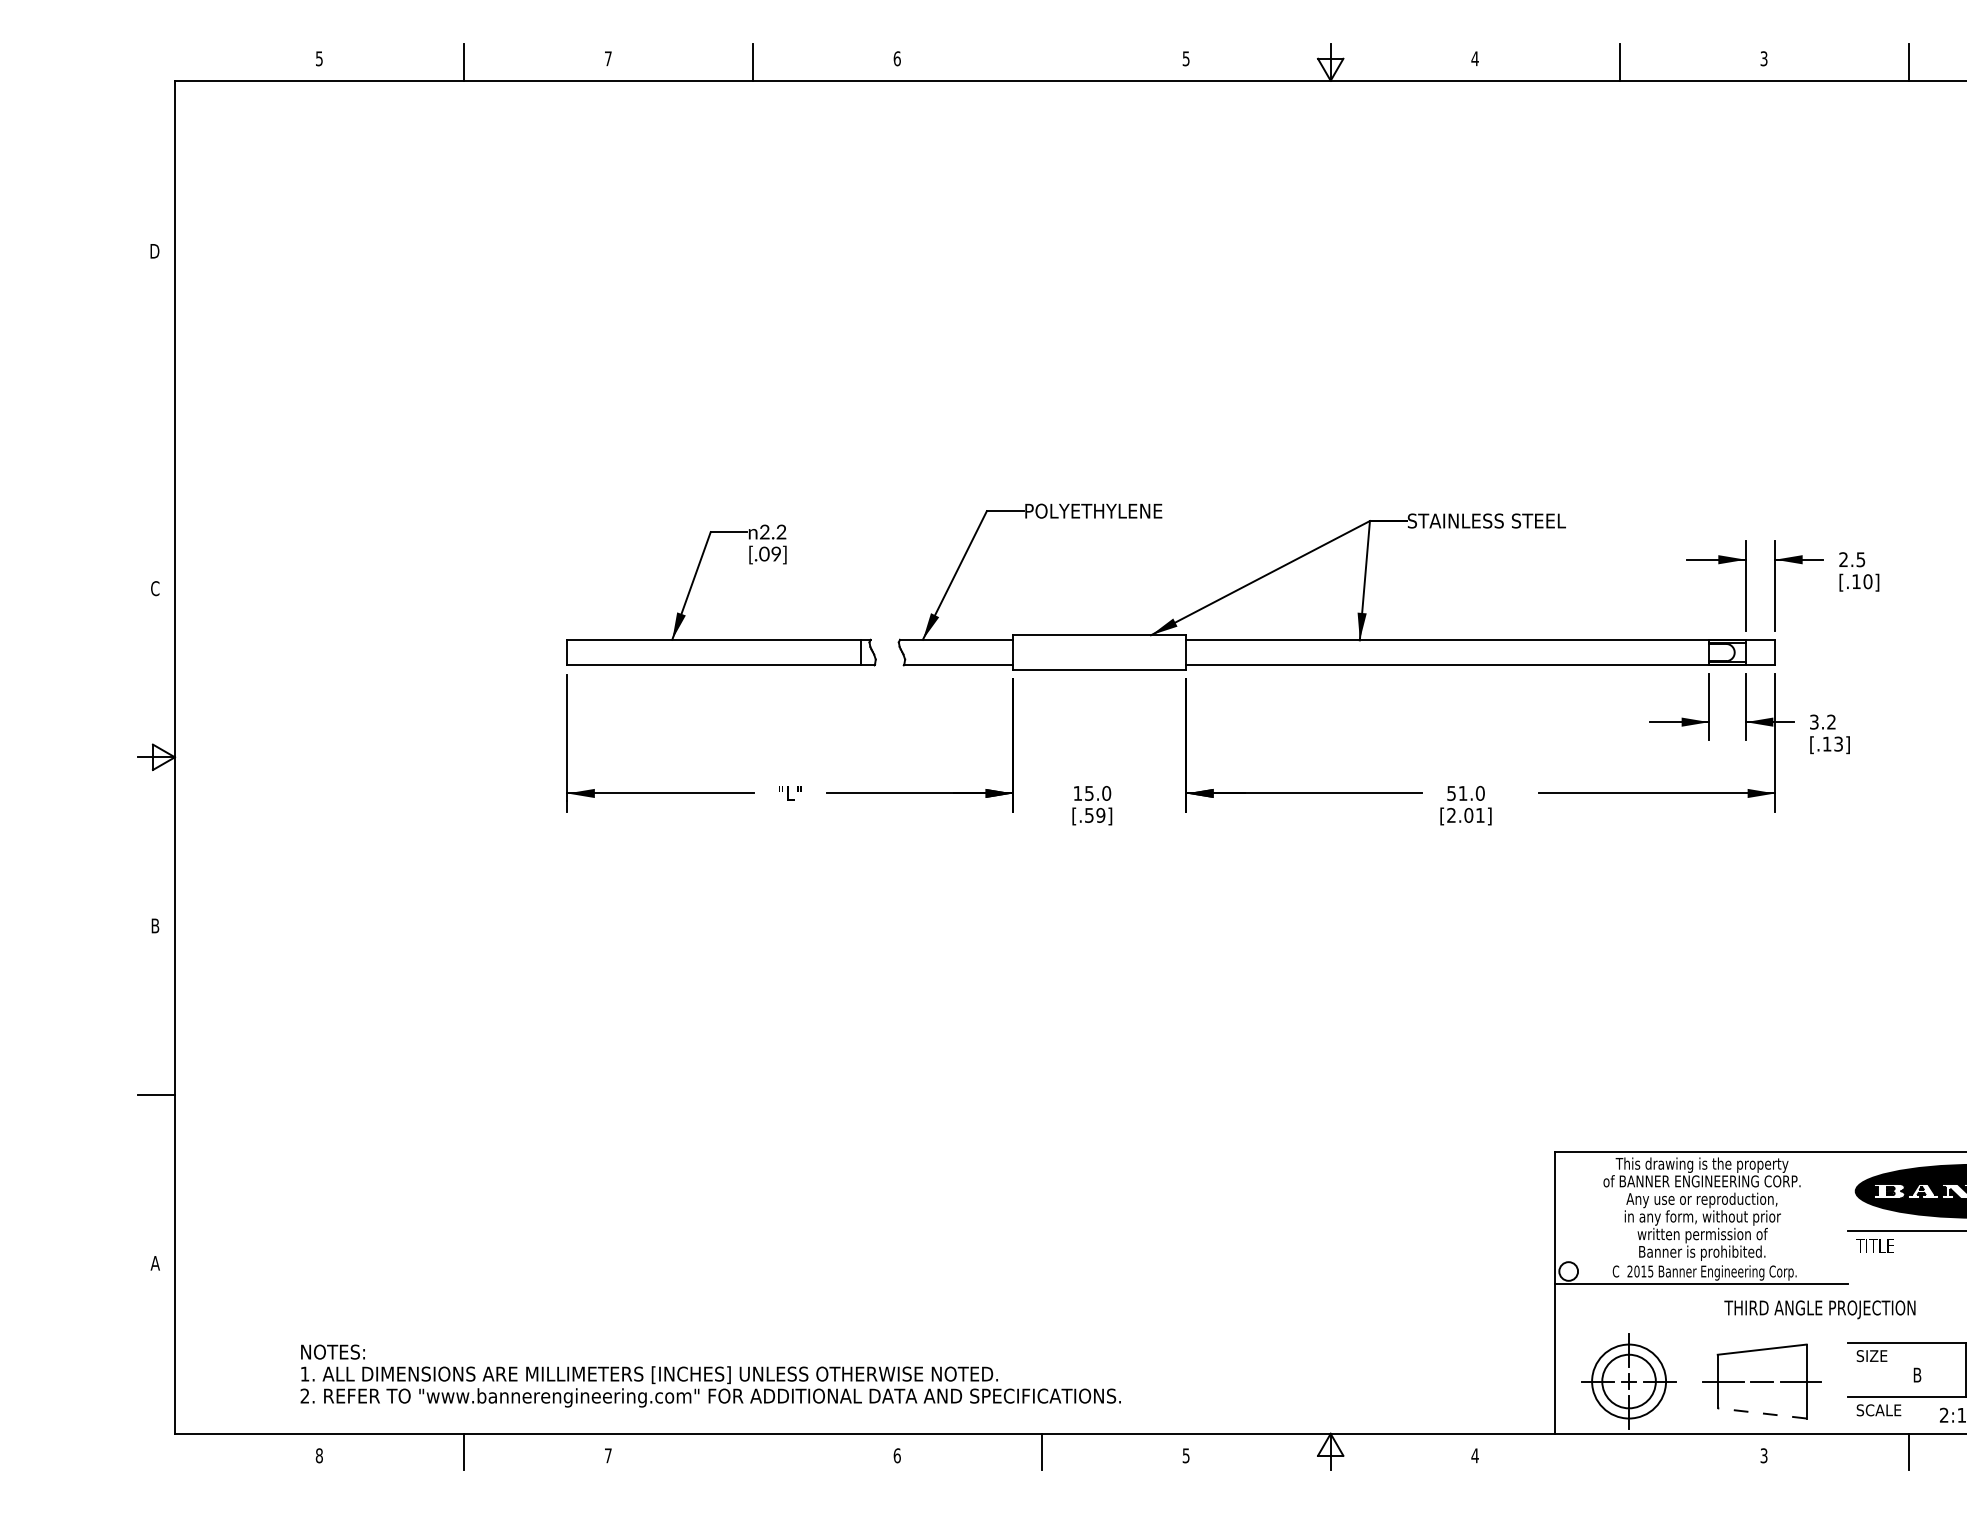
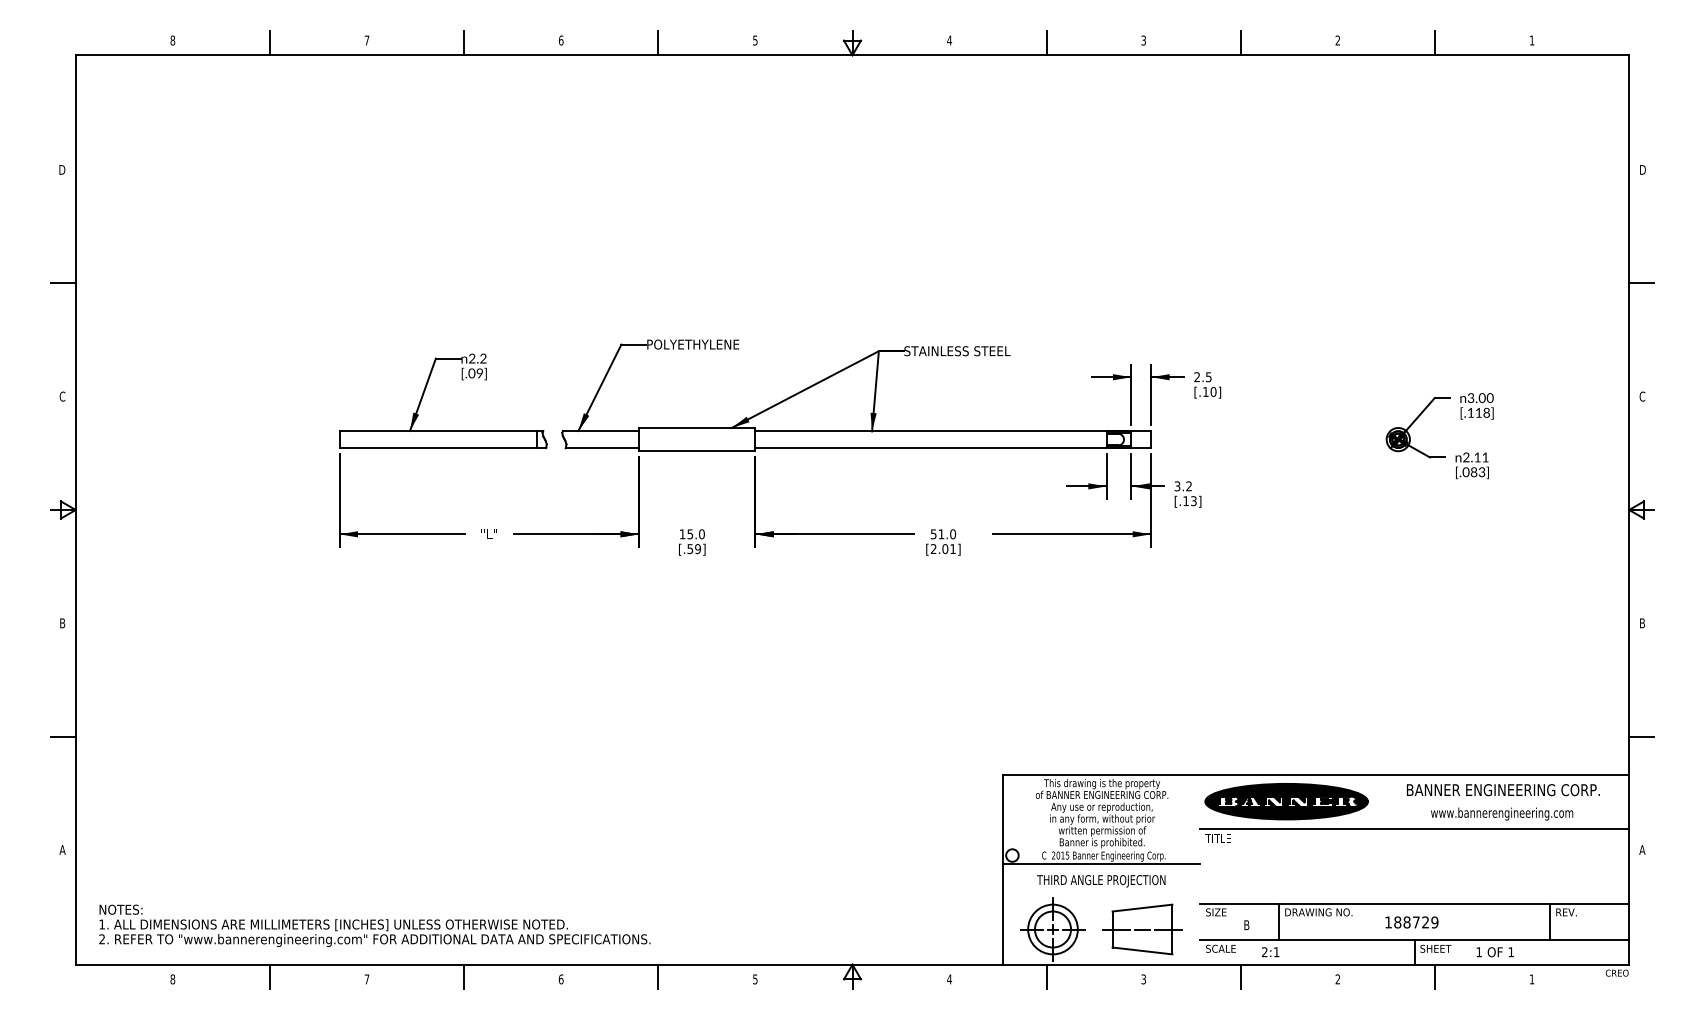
text: (318, 58) -> (172, 40), 5 -> 8
line: (1042, 61) -> (658, 42), added
line: (156, 420) -> (63, 283), added
text: (1820, 1310) -> (1101, 881), moved
text: (710, 1375) -> (374, 925), moved
line: (1762, 1412) -> (1142, 950), dashed -> solid
line: (753, 1451) -> (464, 976), added
line: (1619, 1451) -> (1046, 976), added

